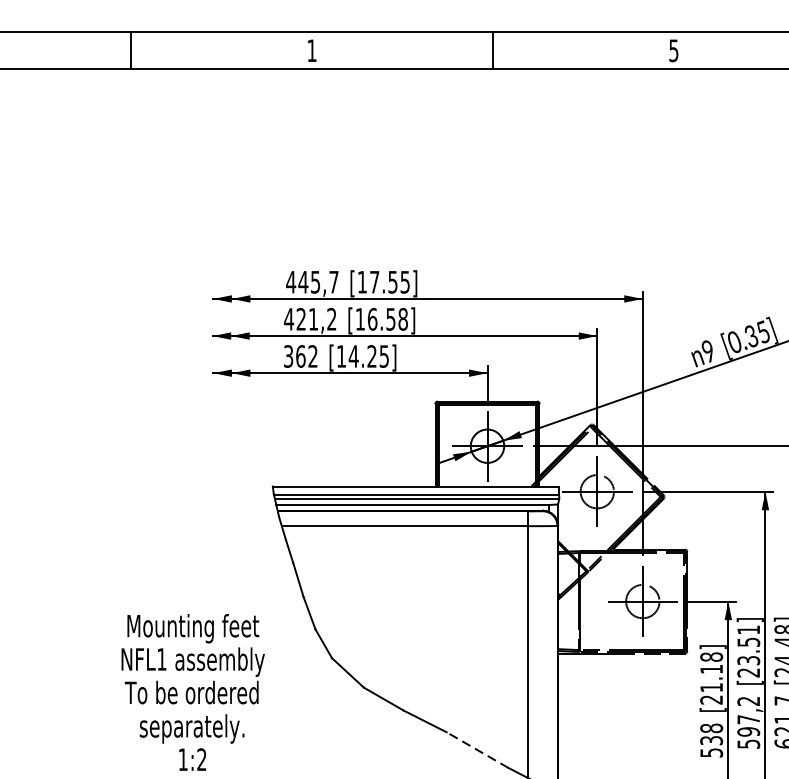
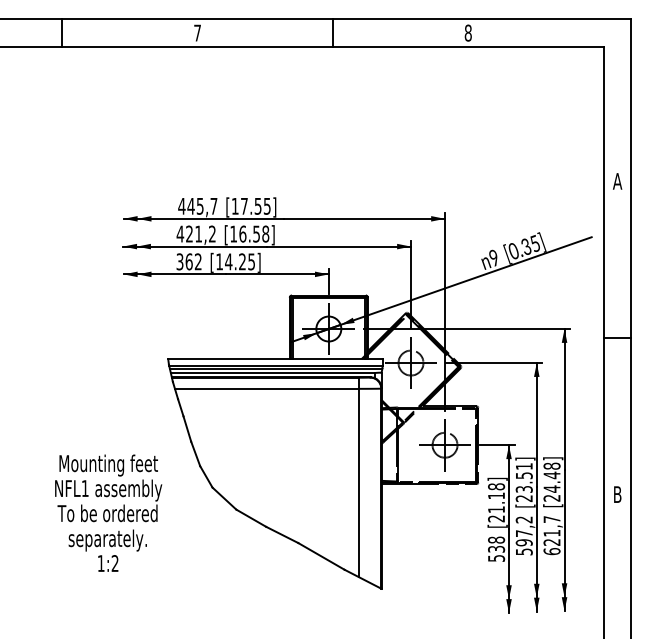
text: (311, 49) -> (197, 32), 1 -> 7
text: (672, 49) -> (467, 32), 5 -> 8
line: (477, 750) -> (321, 556), dashed -> solid

